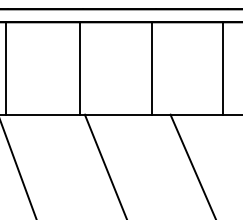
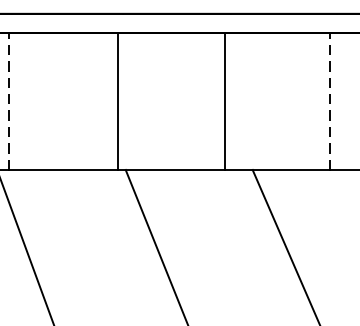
line: (5, 68) -> (7, 101), solid -> dashed
line: (222, 68) -> (329, 101), solid -> dashed

